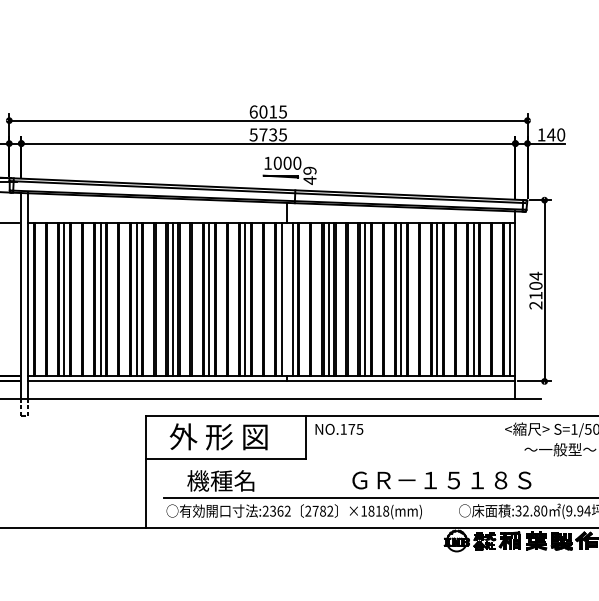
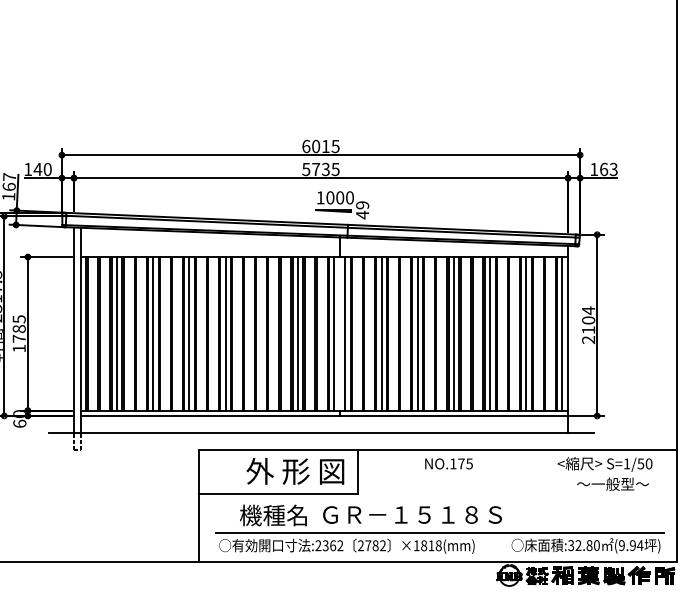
text: (555, 134) -> (608, 169), 140 -> 163
line: (208, 298) -> (261, 333), removed
text: (338, 428) -> (448, 463), moved
text: (218, 436) -> (295, 471), moved
text: (441, 479) -> (412, 514), moved

